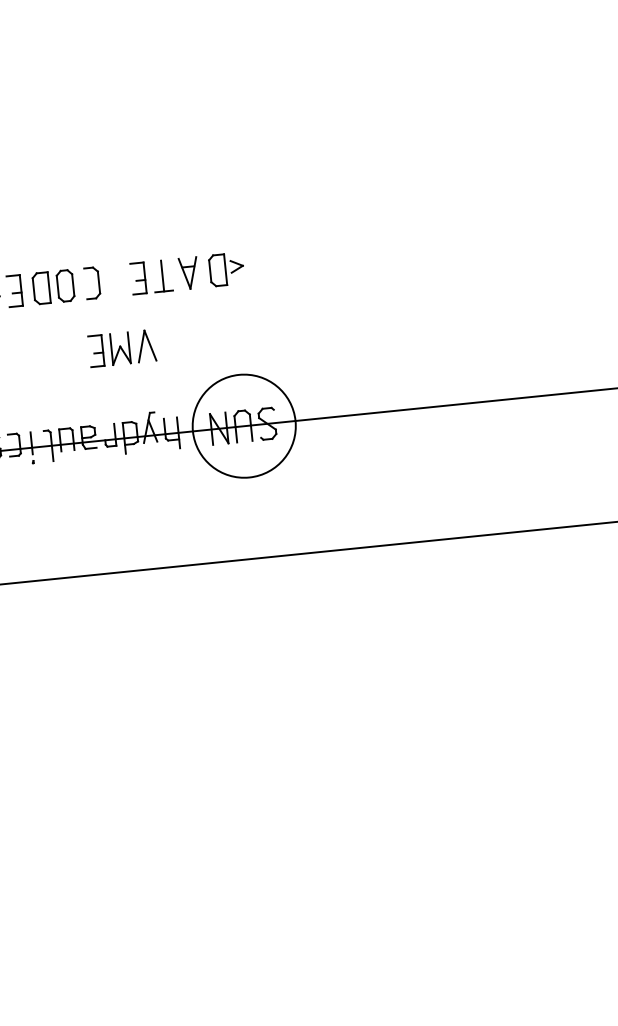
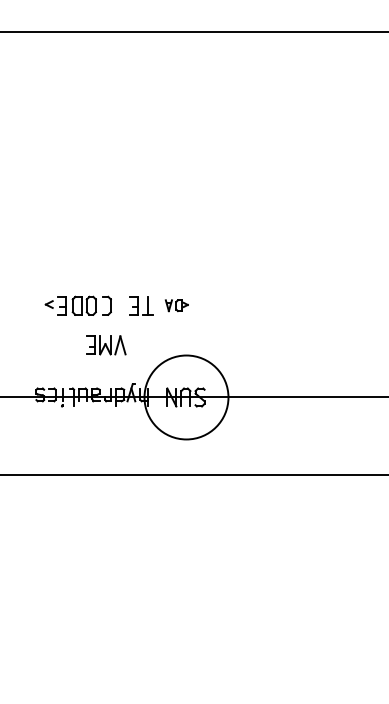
part: (211, 270) -> (176, 305), size x0.6
part: (122, 348) -> (106, 345), moved
circle: (244, 426) -> (186, 397), size x1.4

